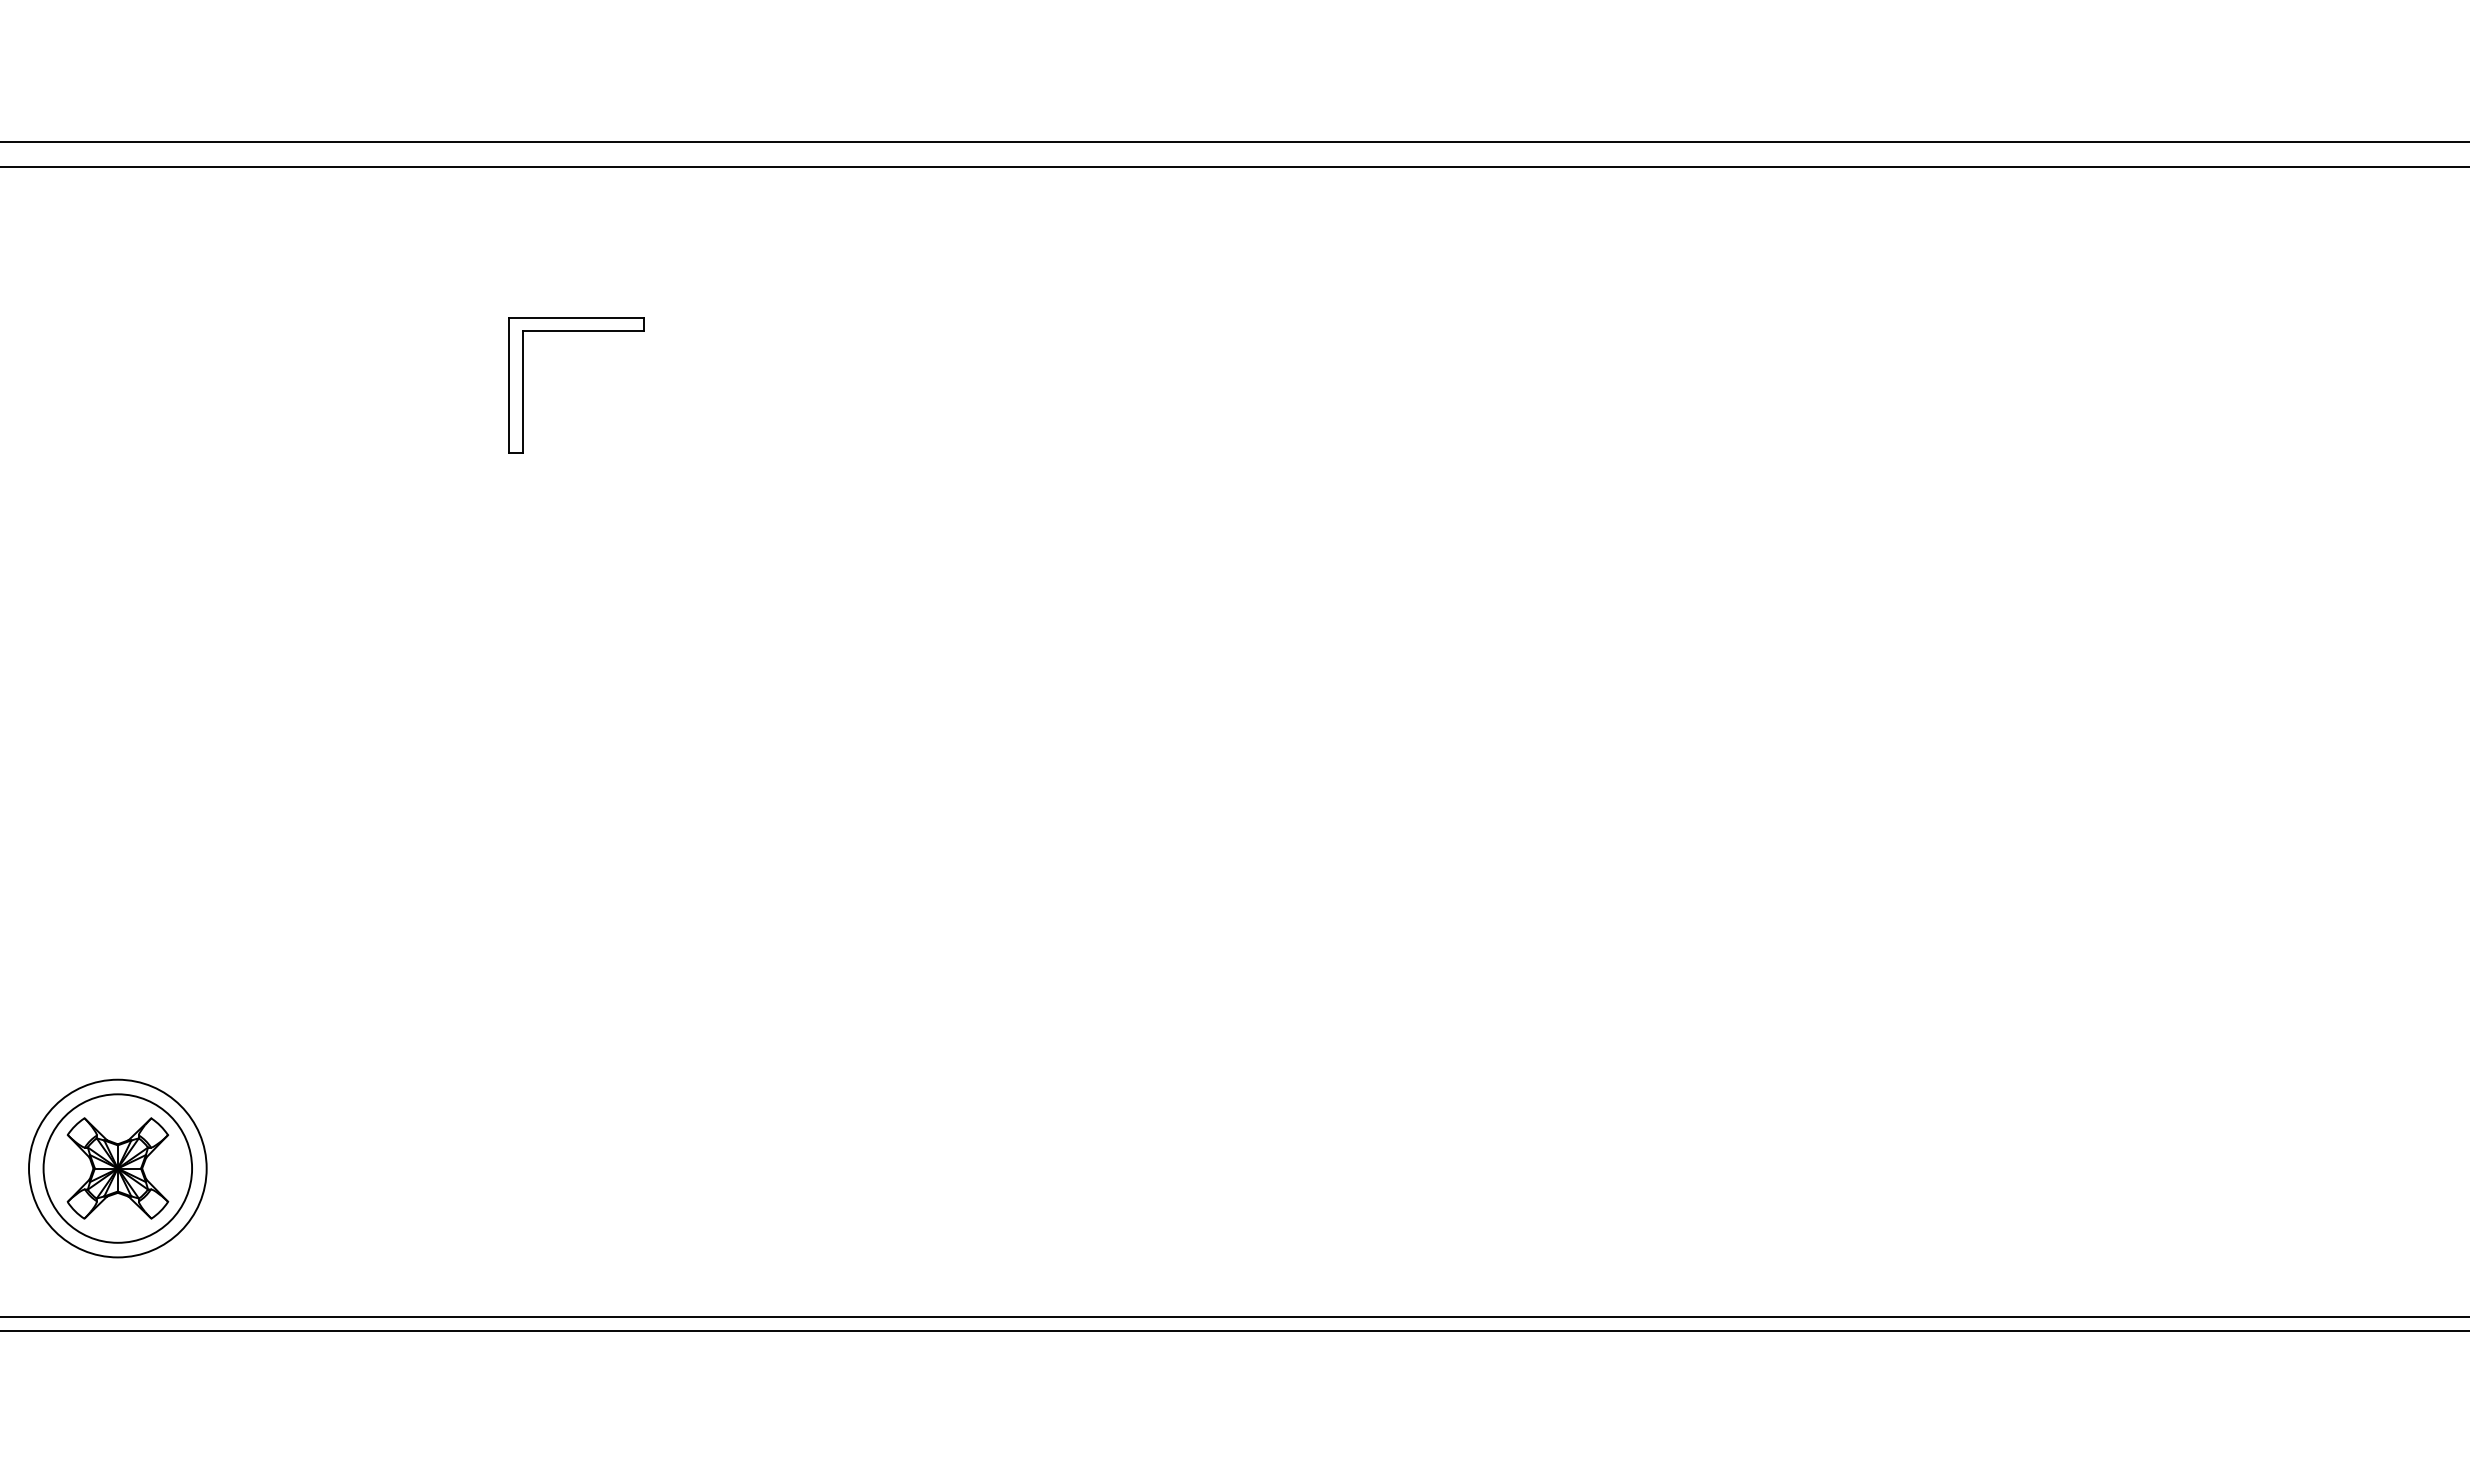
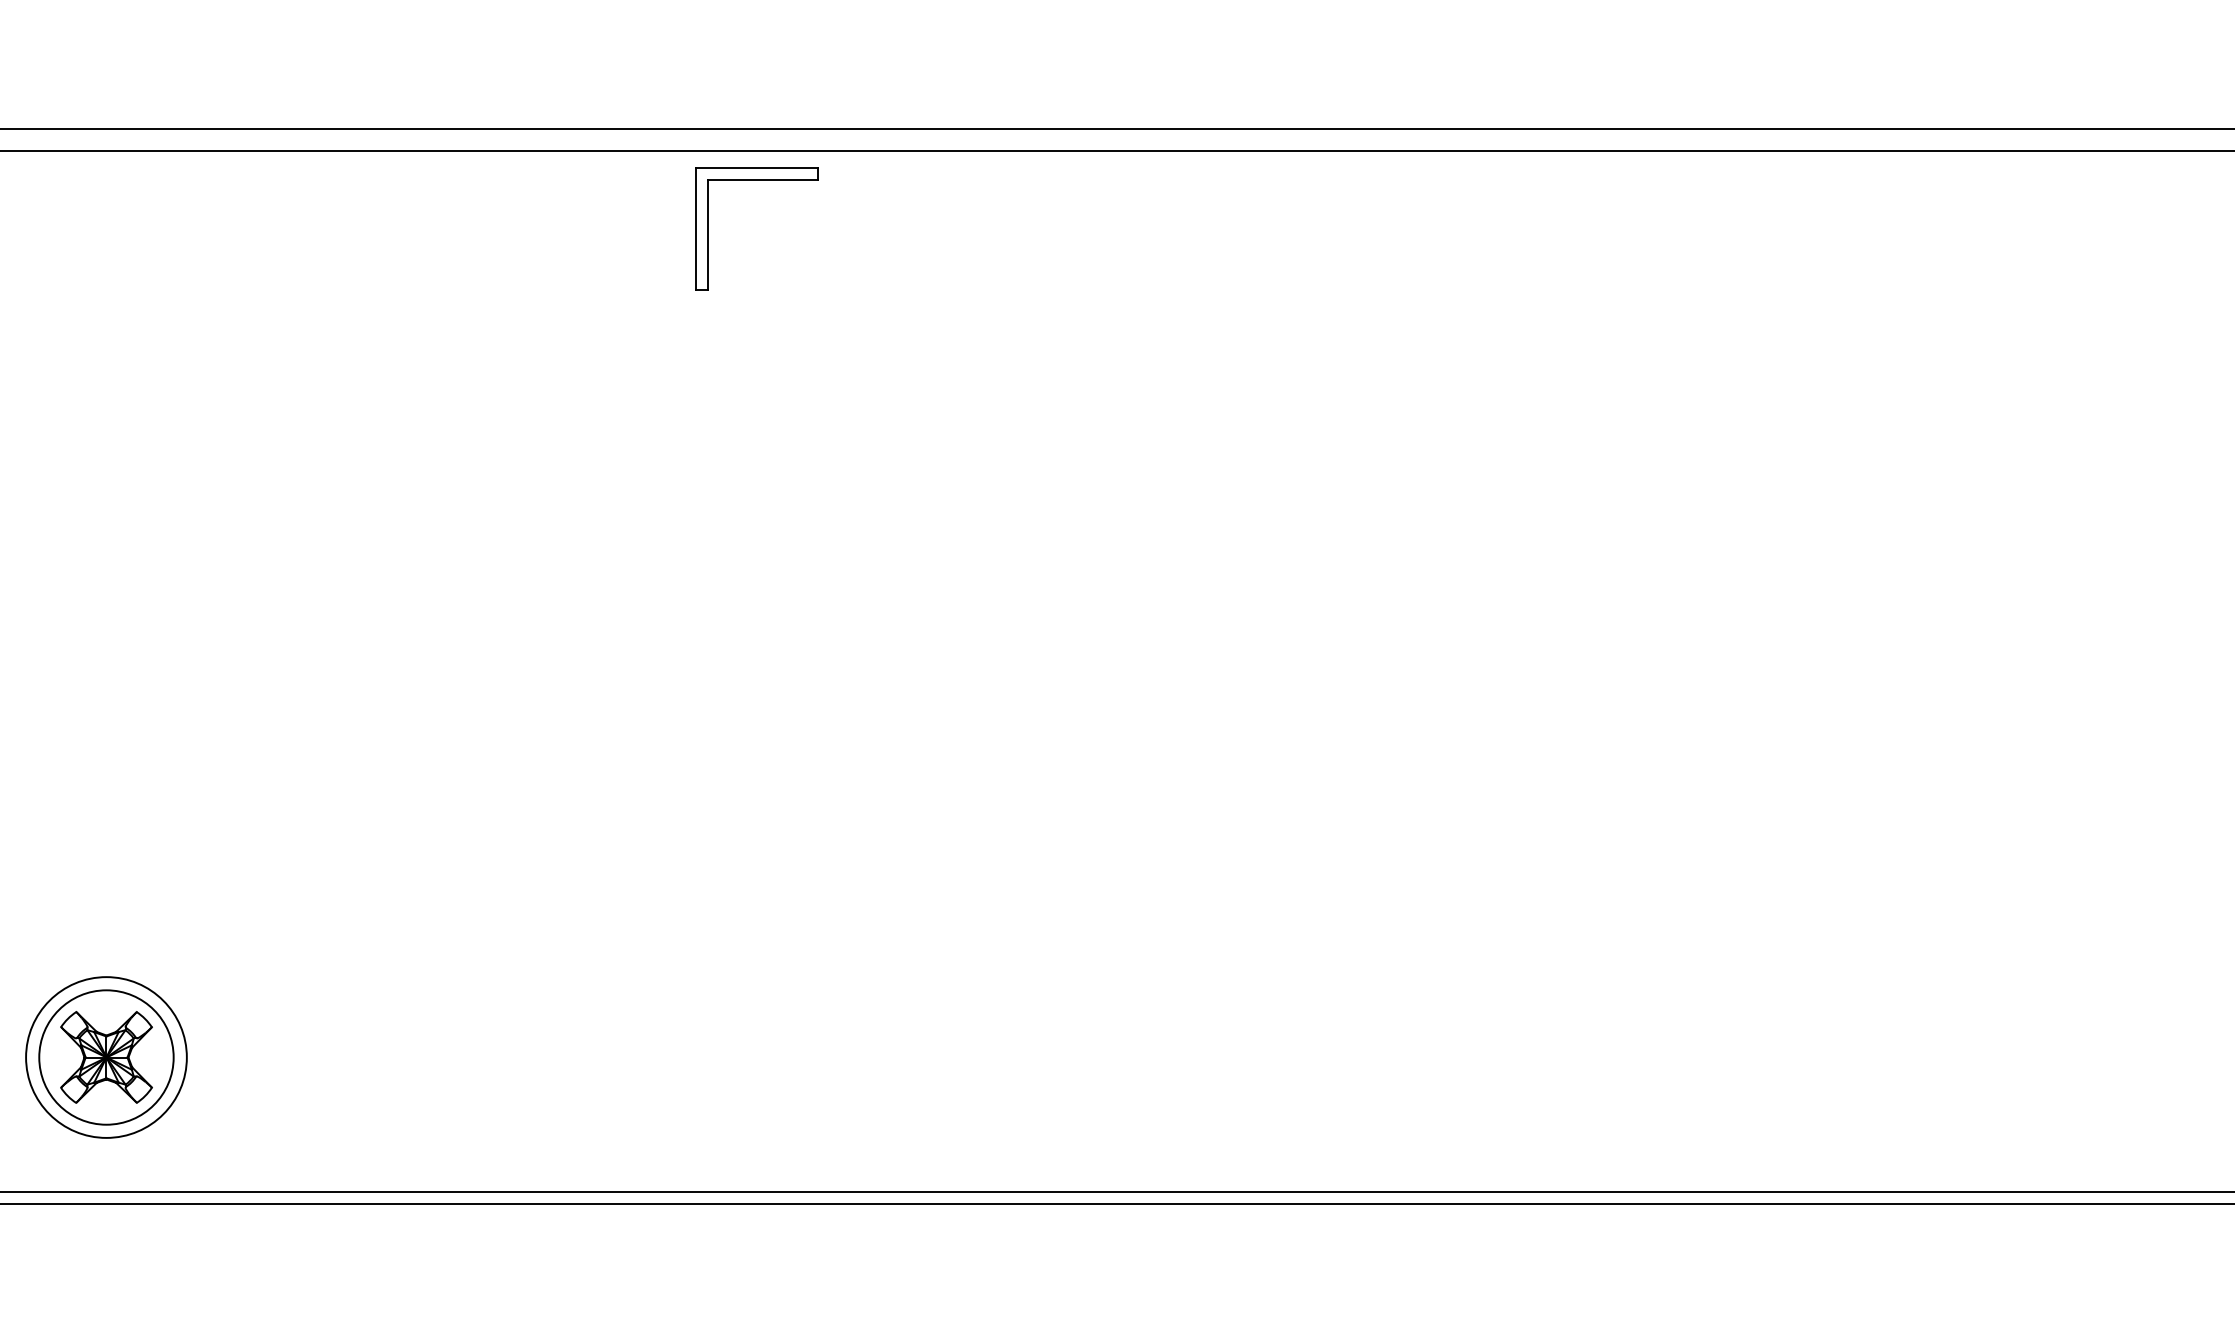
part: (523, 385) -> (708, 229), moved

